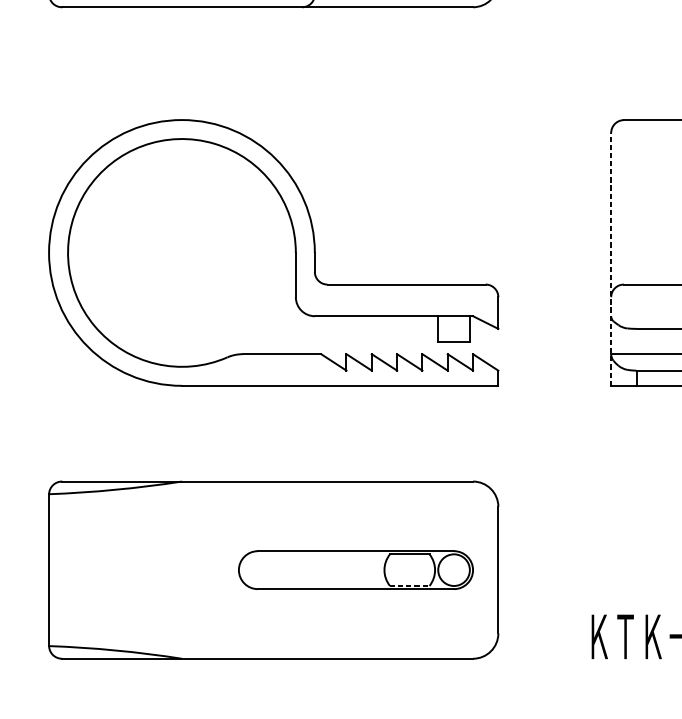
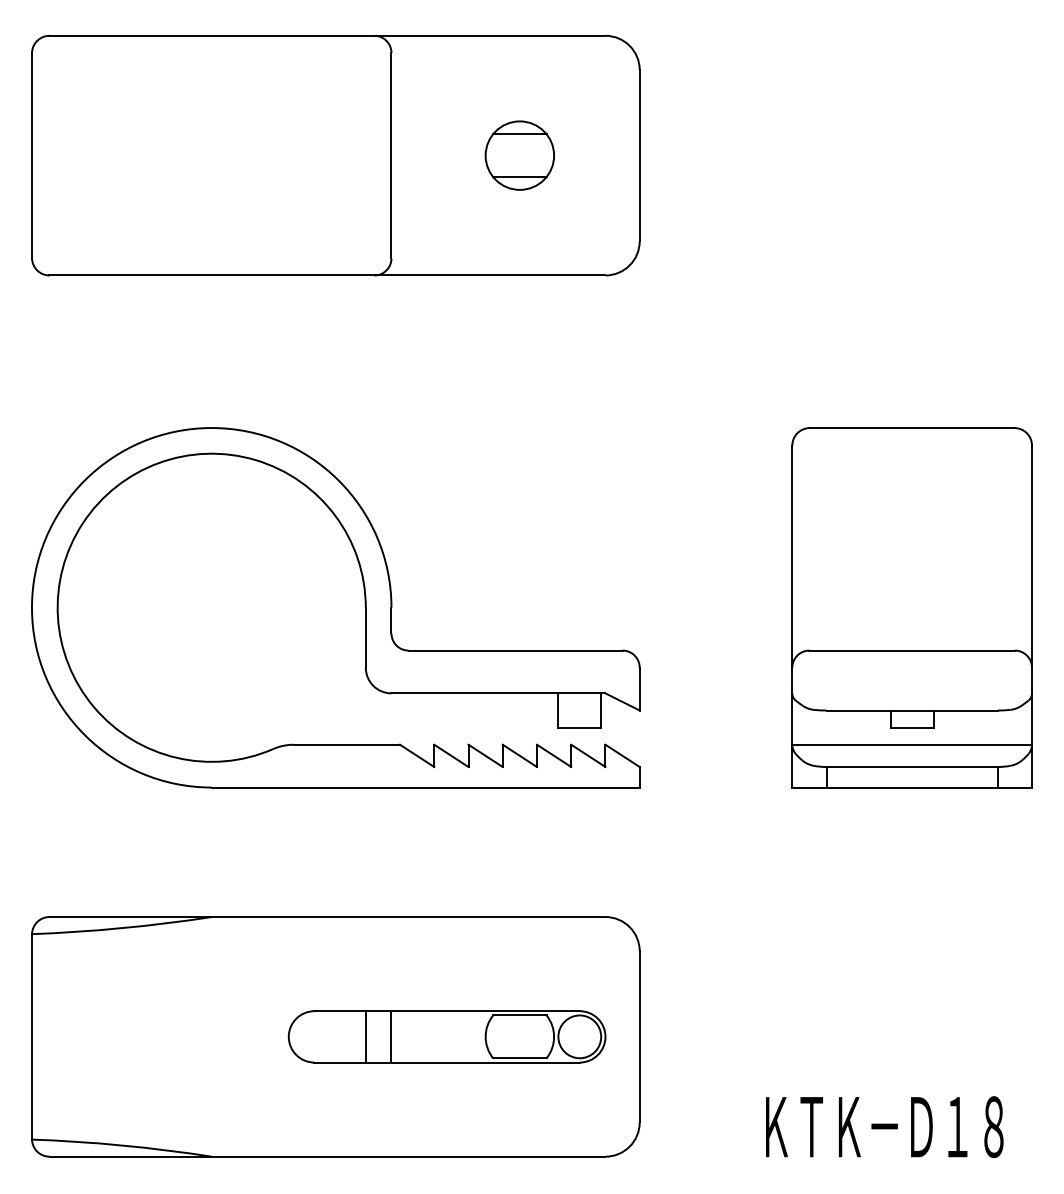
line: (611, 259) -> (792, 616), dashed -> solid
line: (295, 569) -> (365, 1036), added
line: (314, 569) -> (391, 1036), added
line: (409, 586) -> (519, 1058), dashed -> solid

